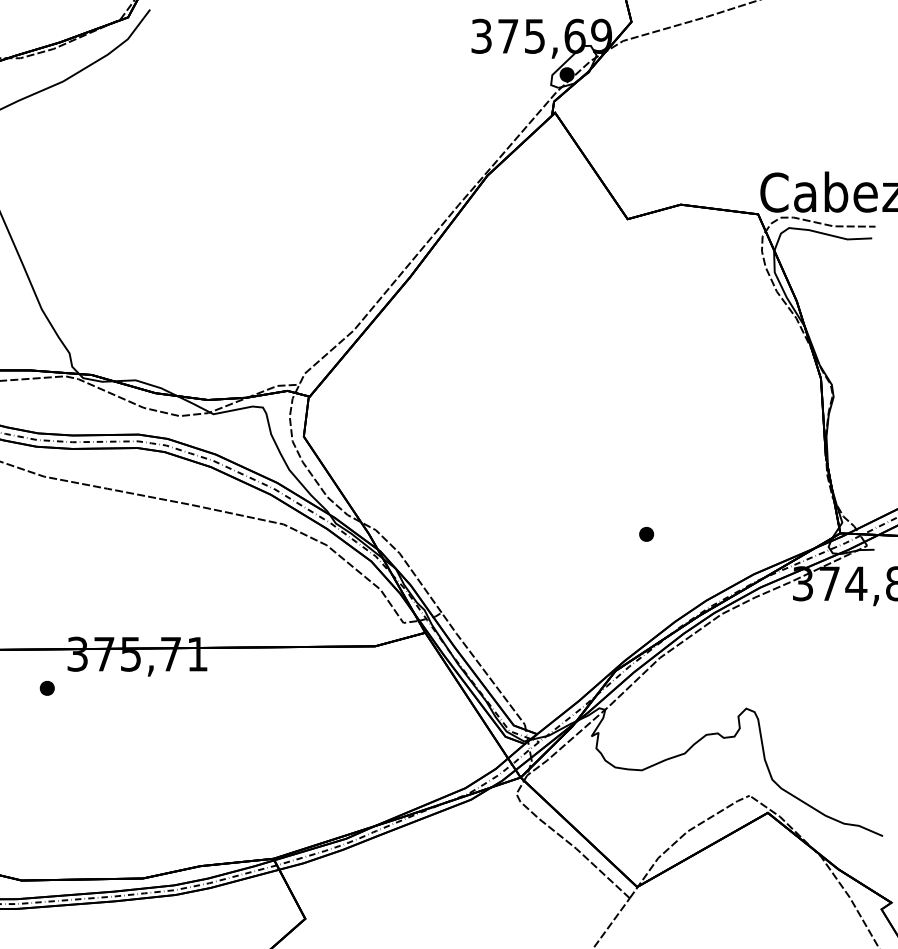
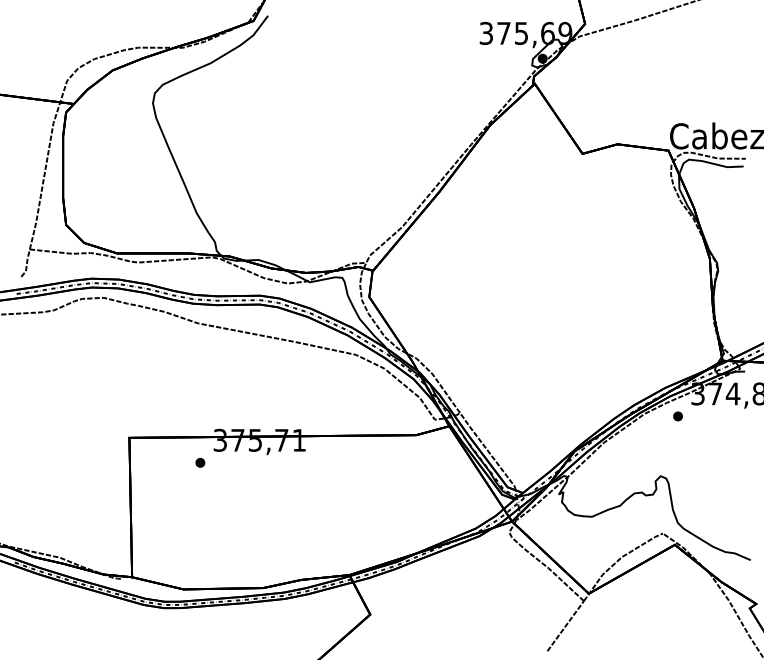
part: (645, 534) -> (677, 416), moved

